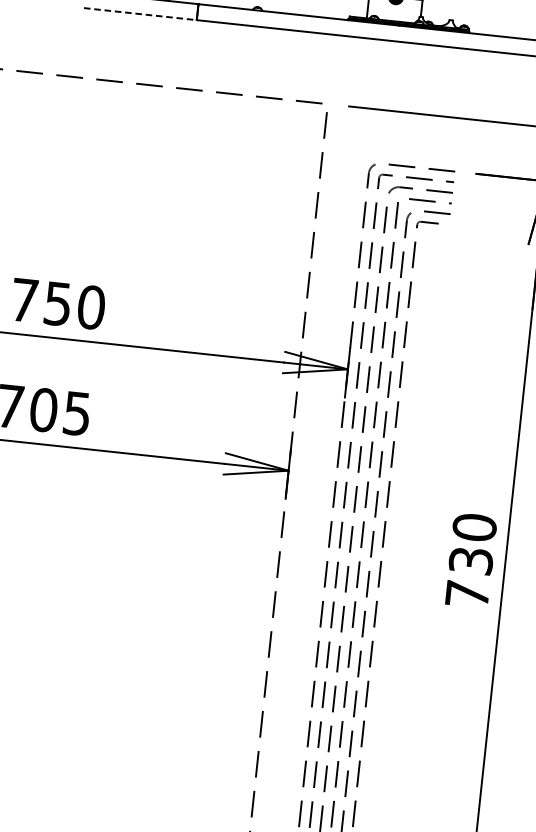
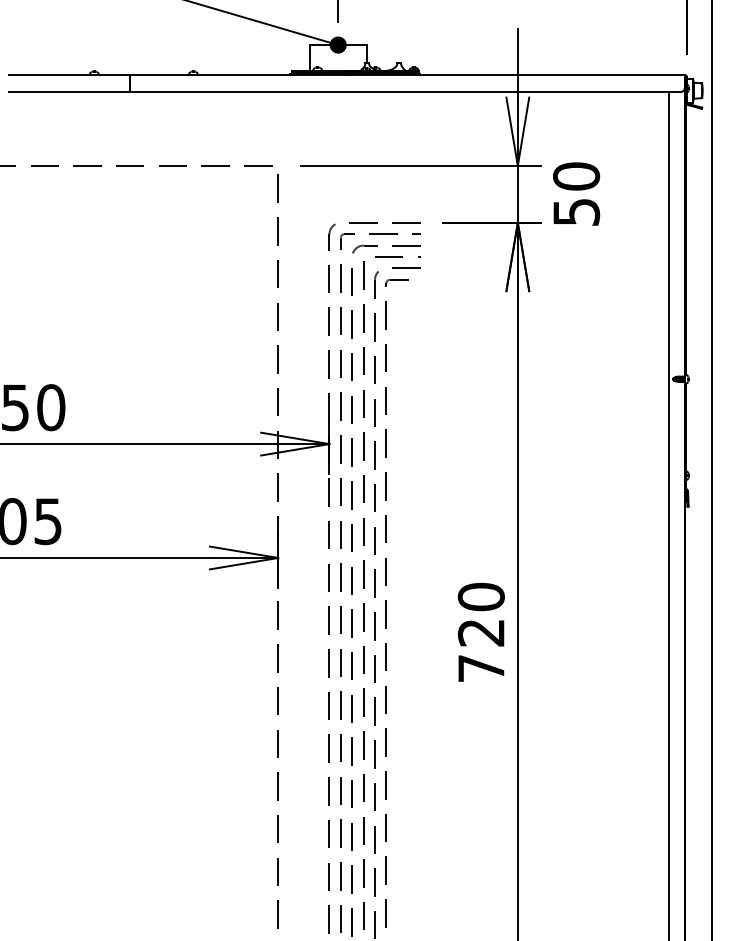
line: (140, 13) -> (69, 91), dashed -> solid
text: (471, 560) -> (481, 632), 730 -> 720

